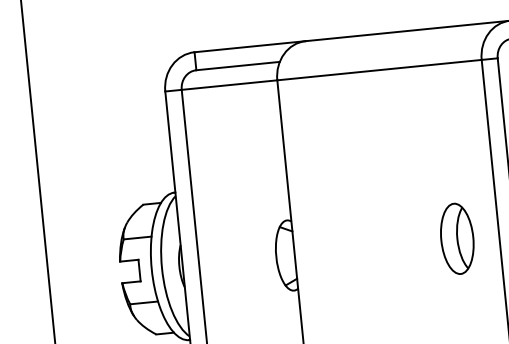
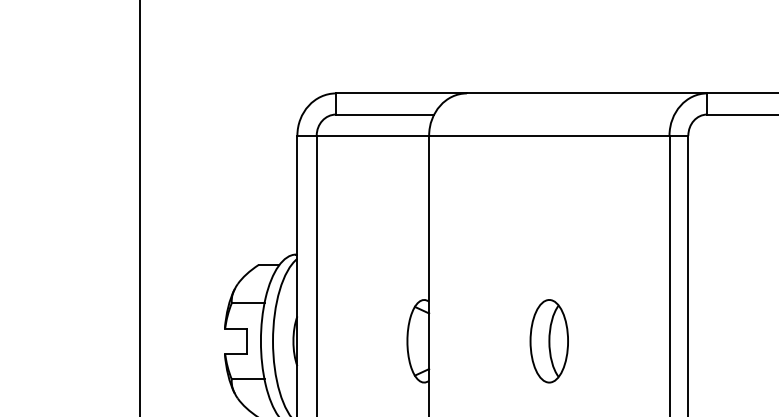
part: (456, 239) -> (548, 341), moved

